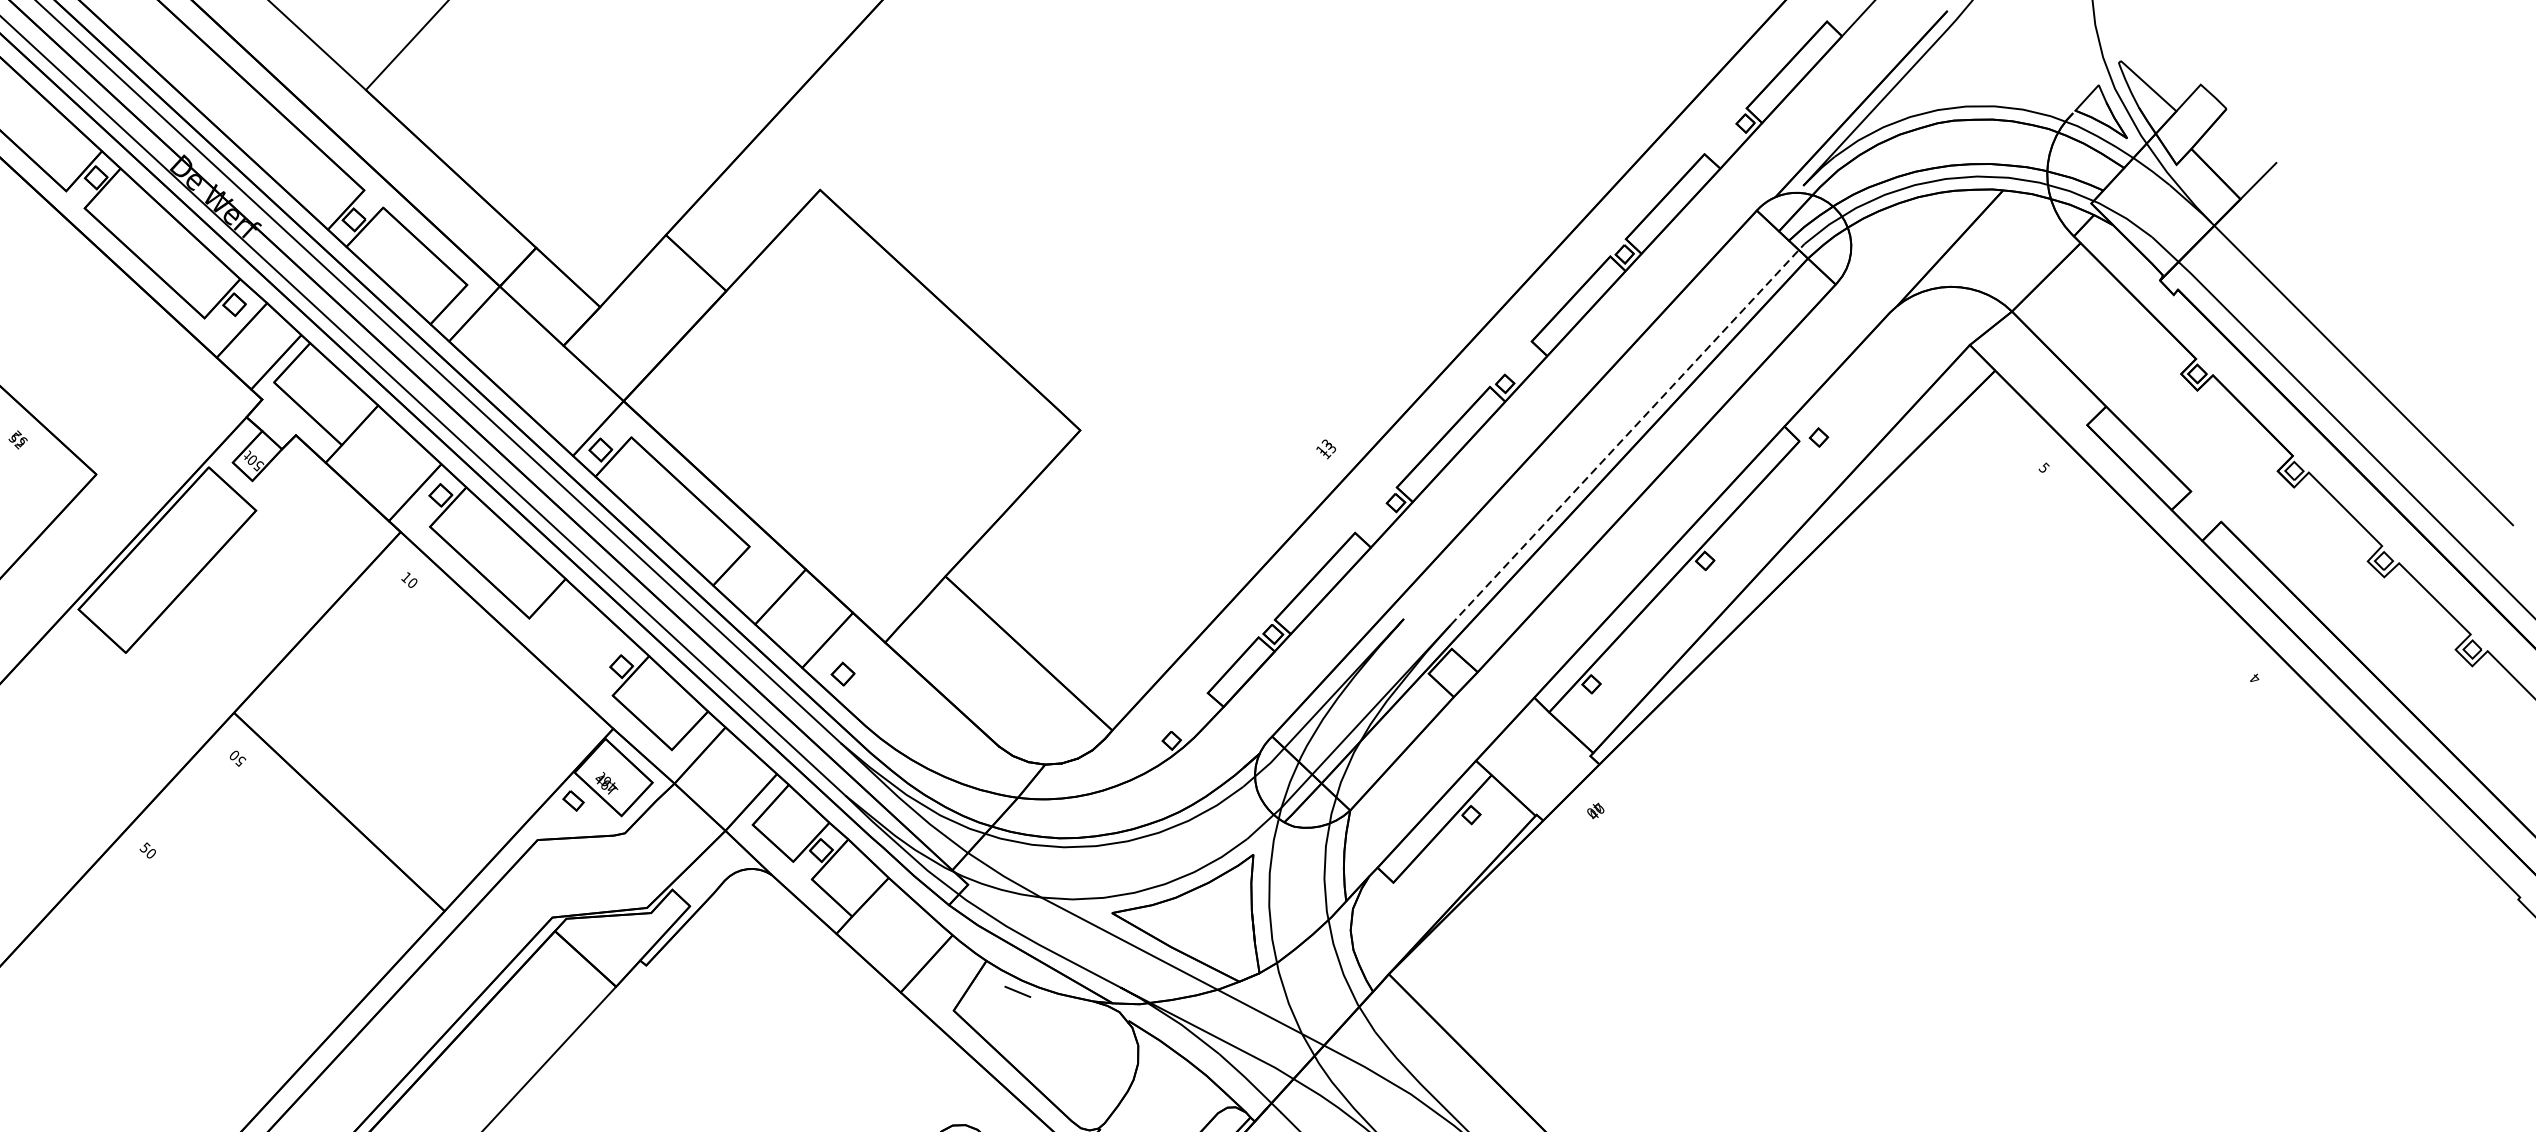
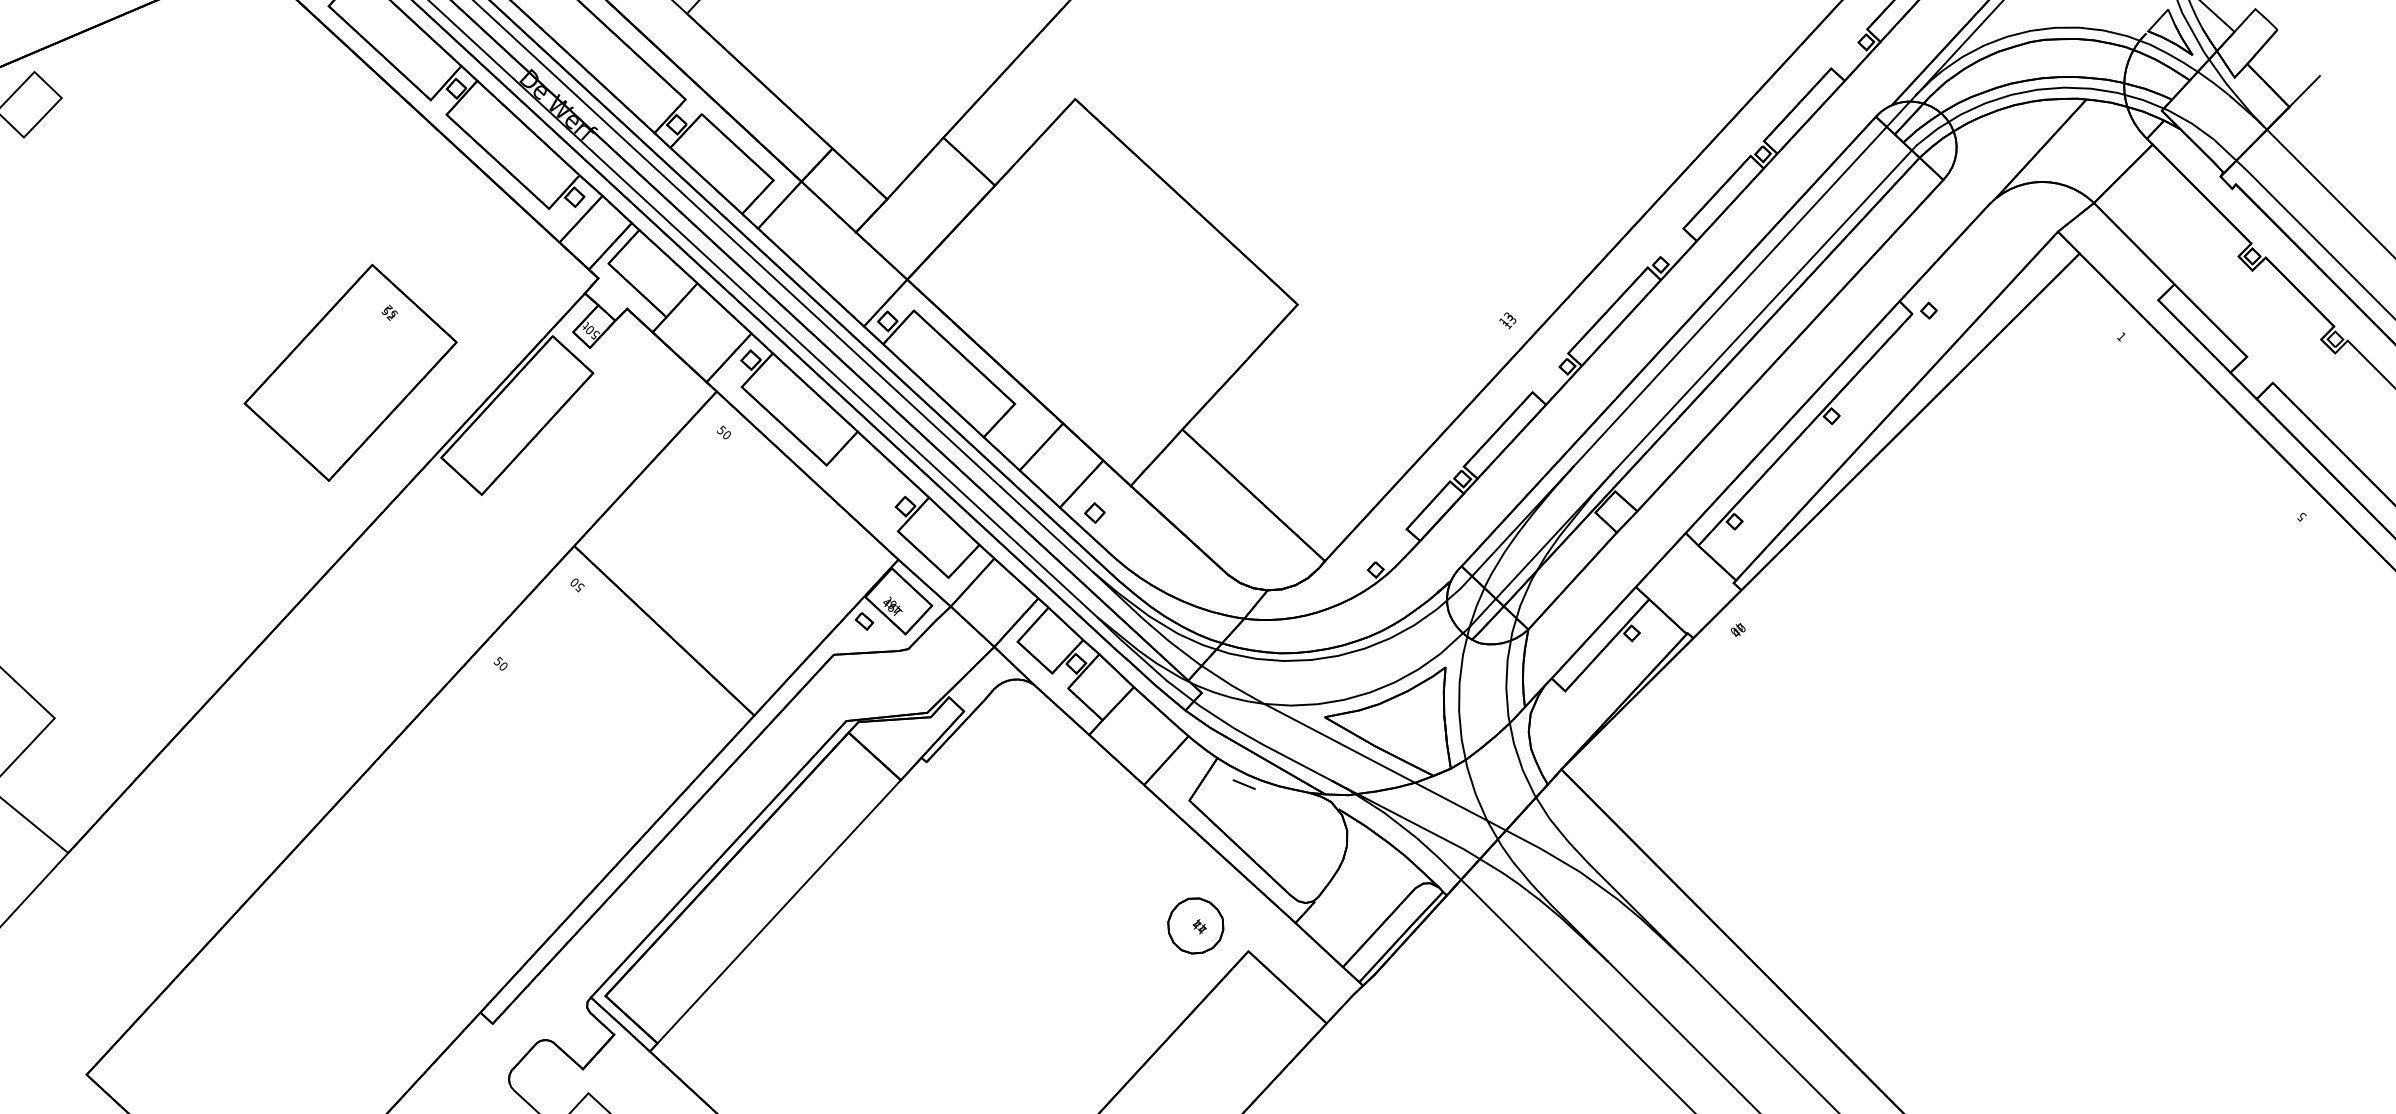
line: (1603, 402) -> (1744, 280), added
line: (1627, 433) -> (1765, 307), dashed -> solid
text: (2044, 467) -> (2121, 336), 5 -> 1
text: (406, 577) -> (721, 430), 10 -> 50
text: (2254, 678) -> (2301, 516), 4 -> 5

